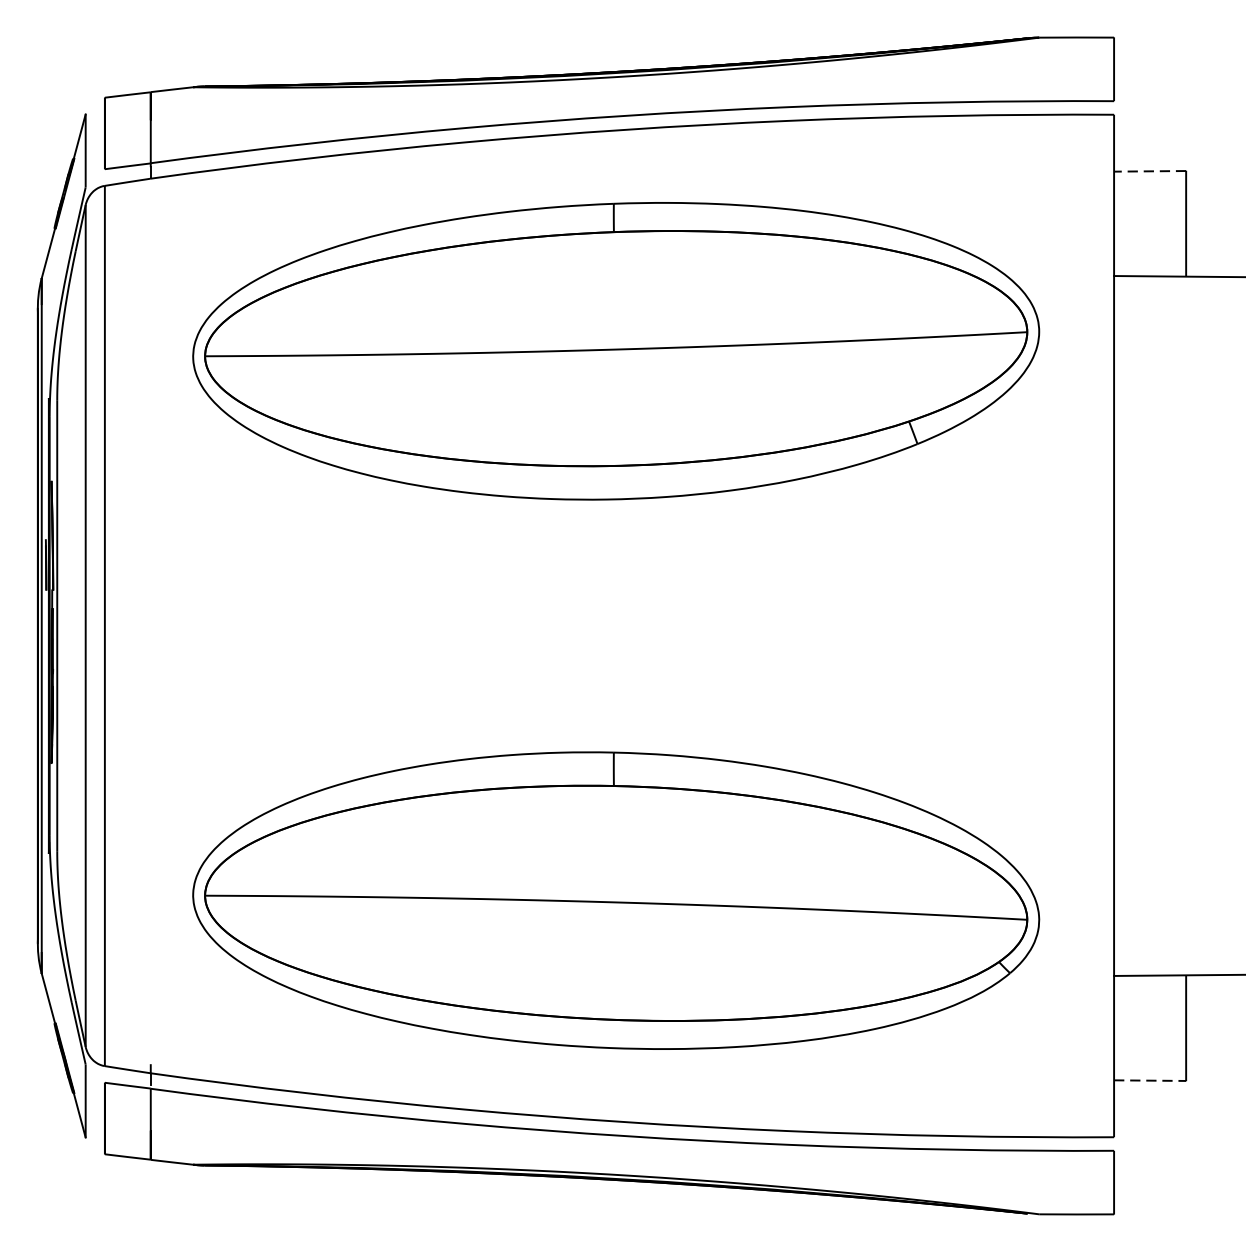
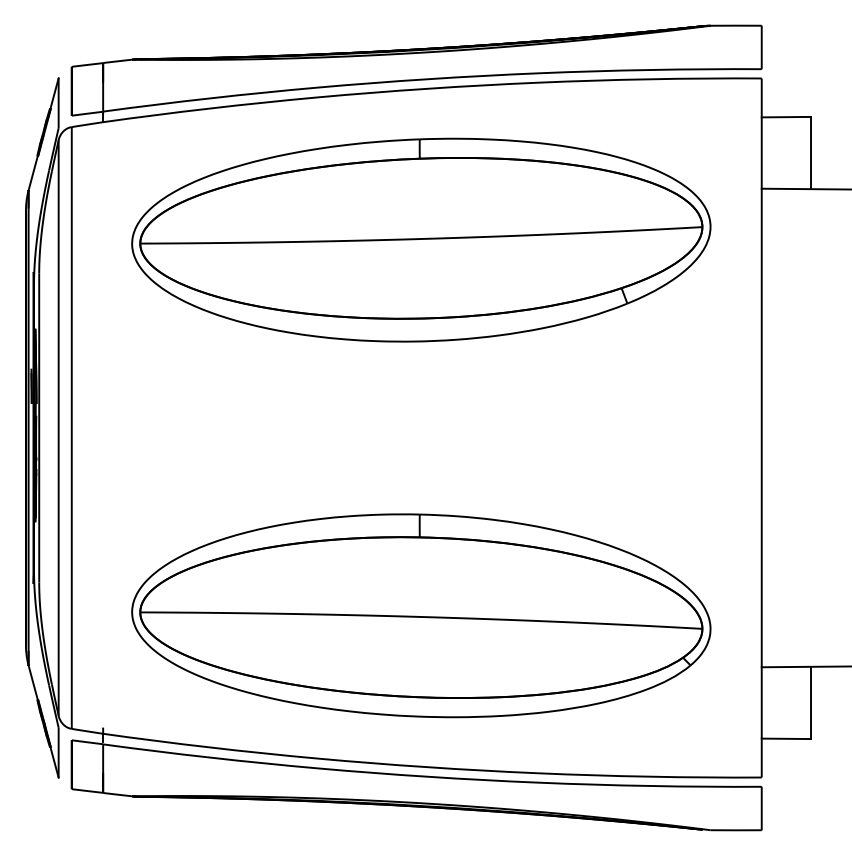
line: (1150, 171) -> (786, 117), dashed -> solid
line: (1150, 1080) -> (786, 738), dashed -> solid

